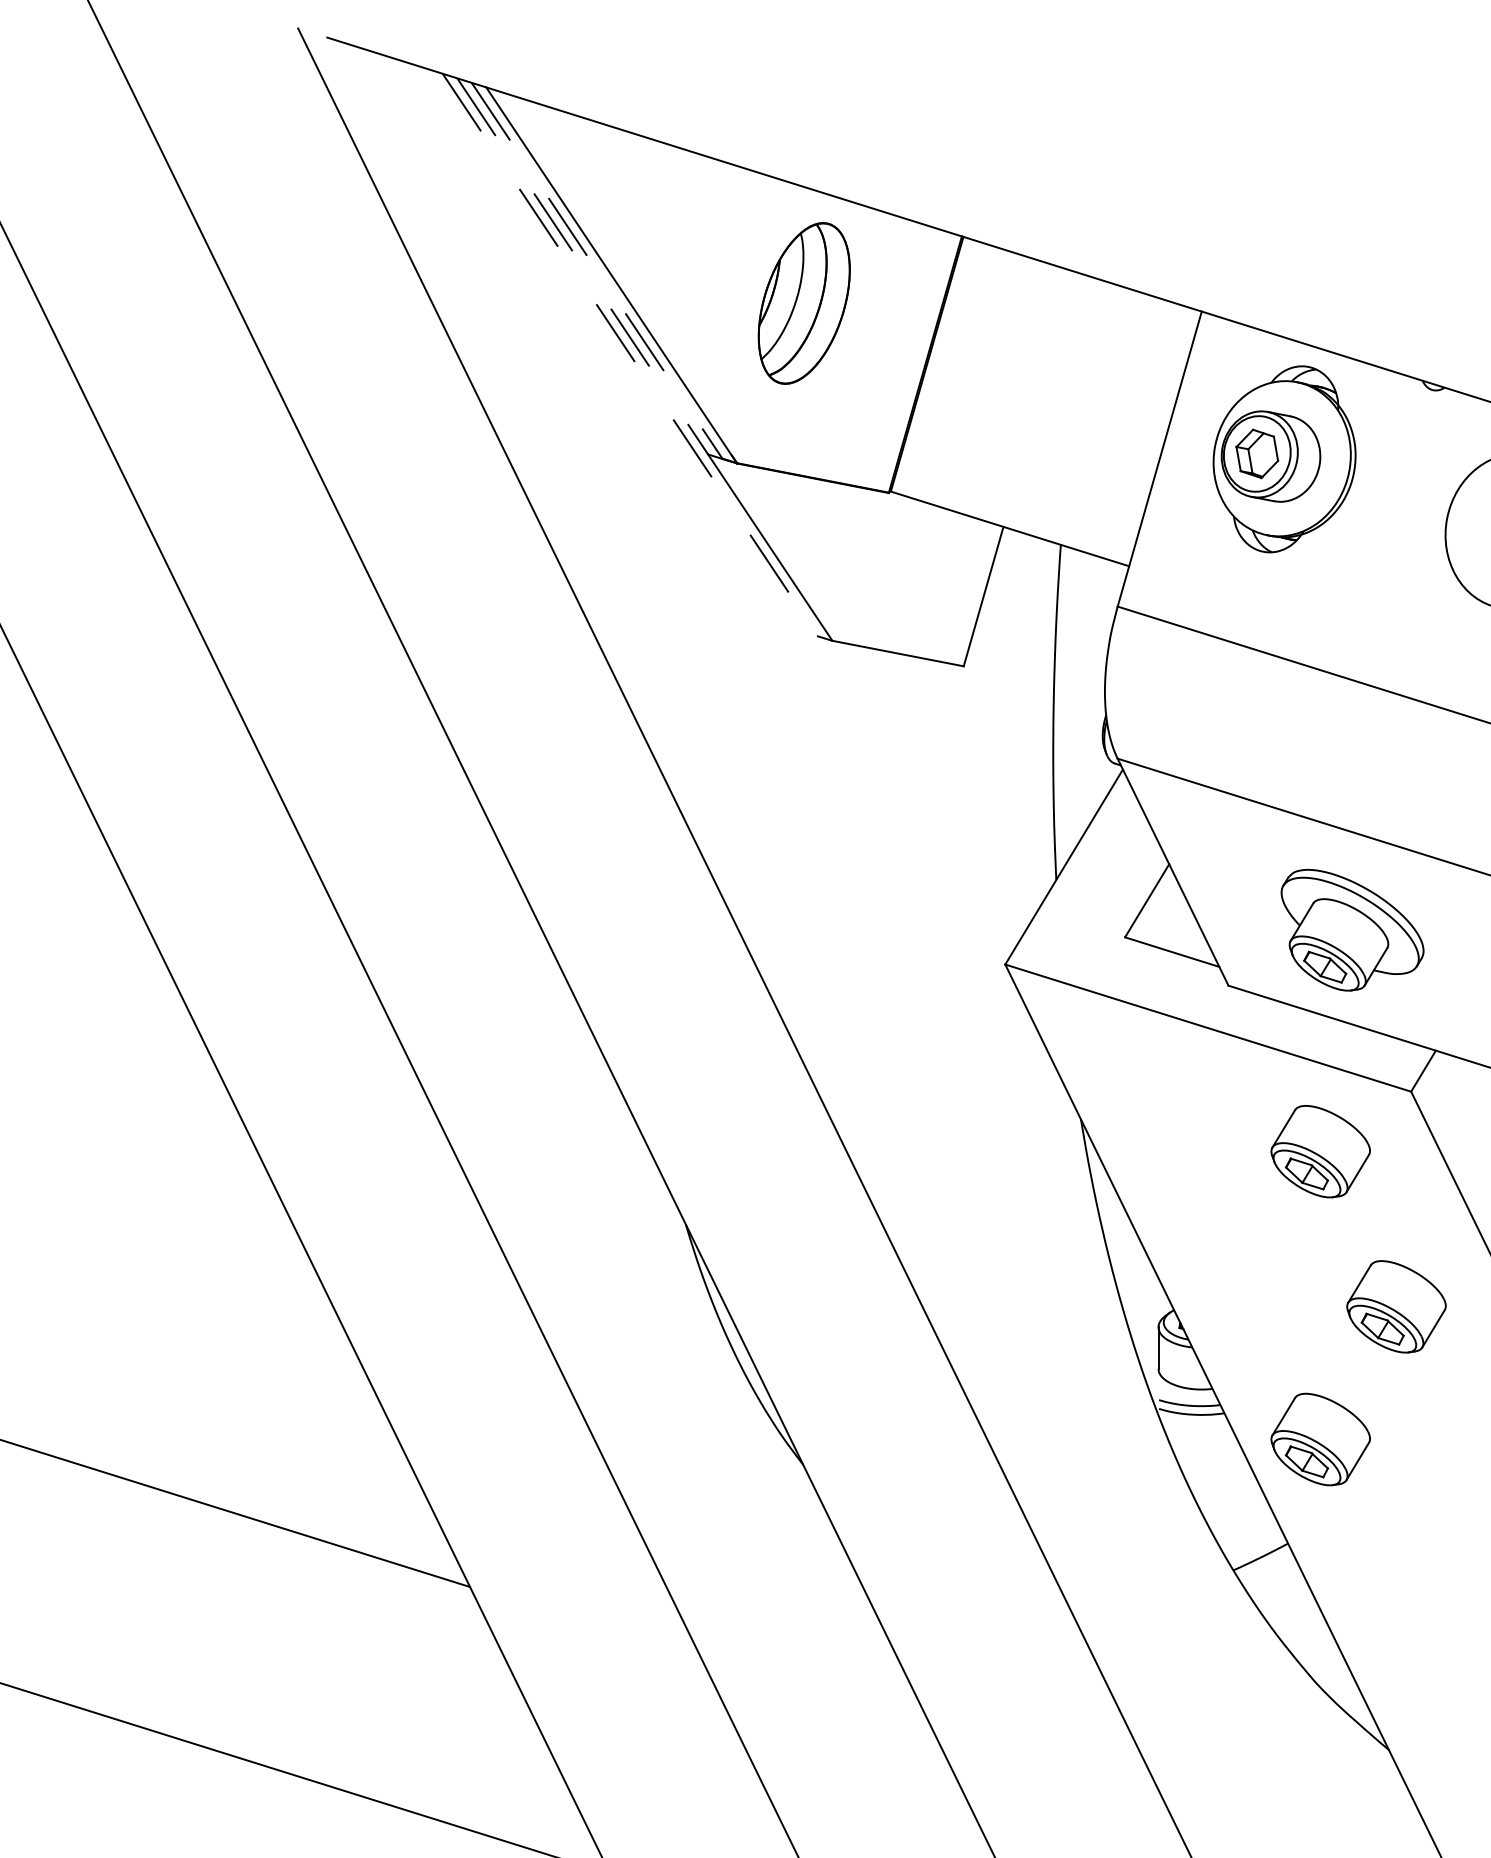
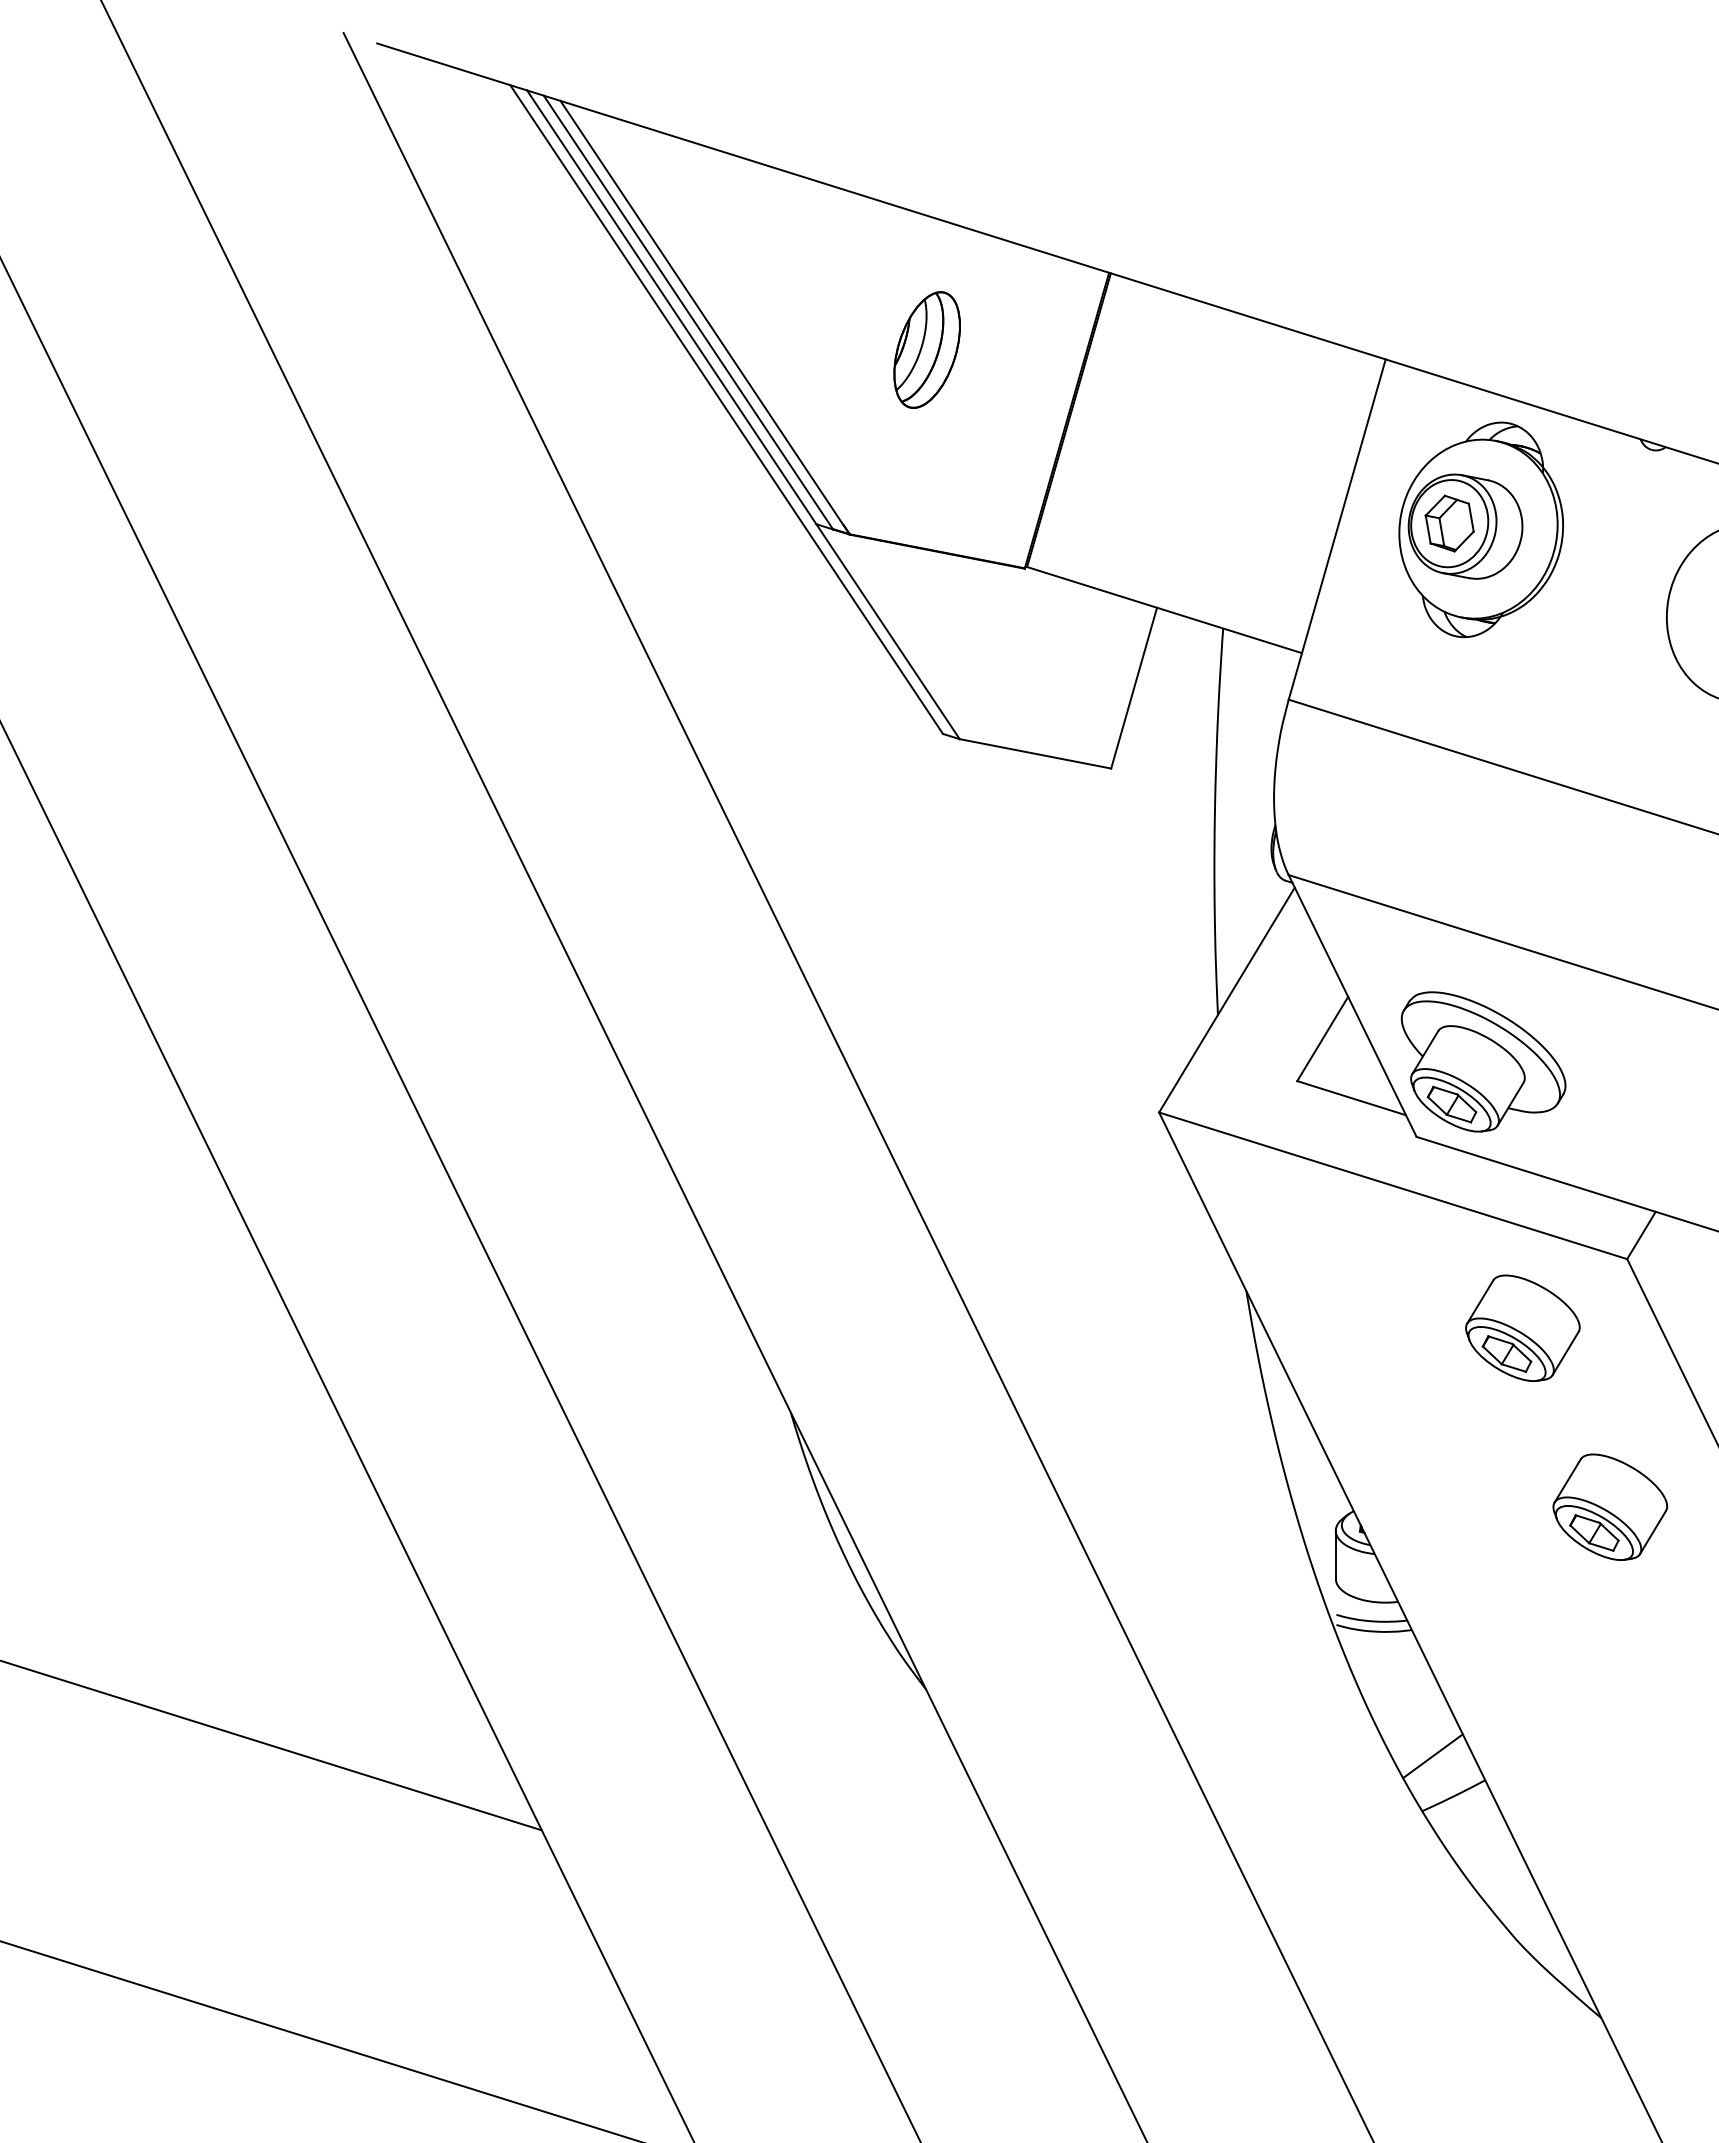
line: (582, 266) -> (671, 307), dashed -> solid
line: (597, 270) -> (688, 312), dashed -> solid
part: (803, 302) -> (926, 349), size x0.62
line: (630, 354) -> (726, 409), dashed -> solid
part: (1352, 929) -> (1483, 1061), moved
part: (1320, 1438) -> (1522, 1659), removed
line: (1242, 1522) -> (1432, 1756), added

